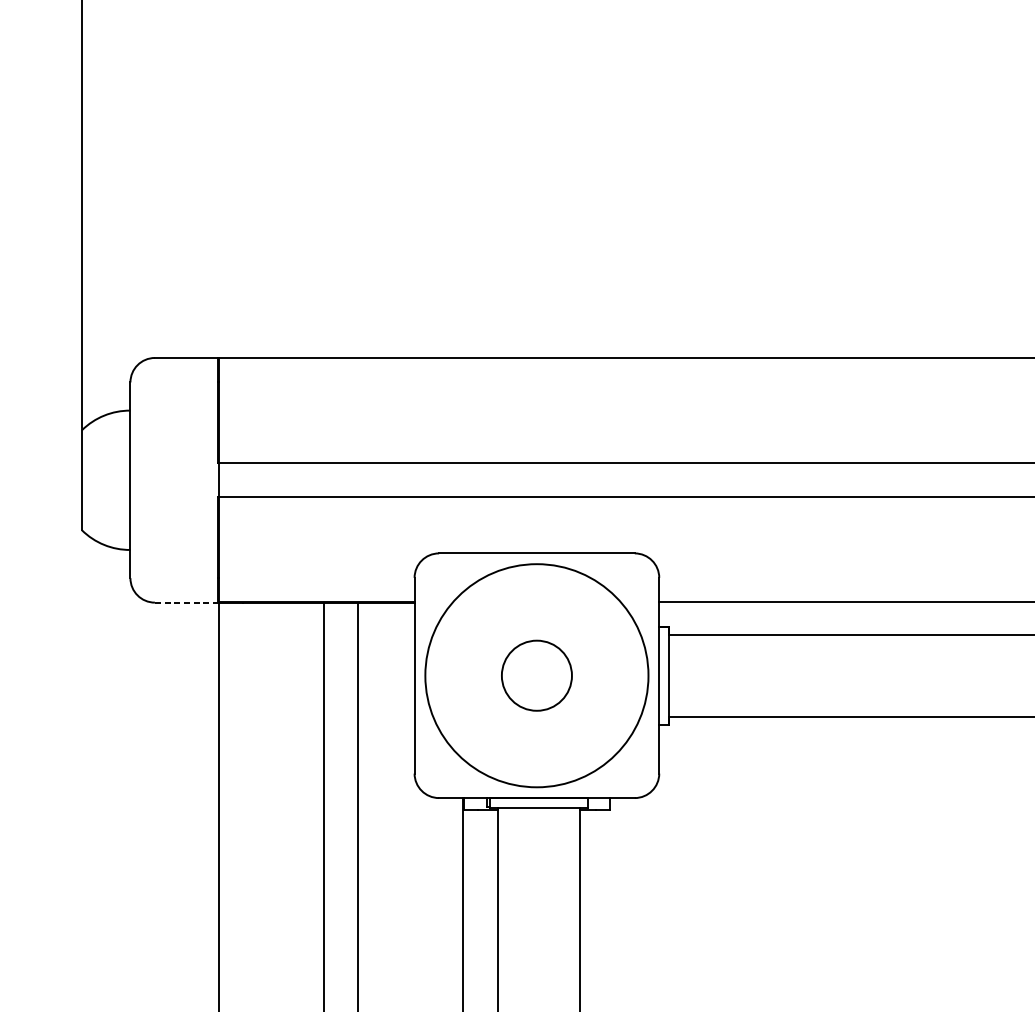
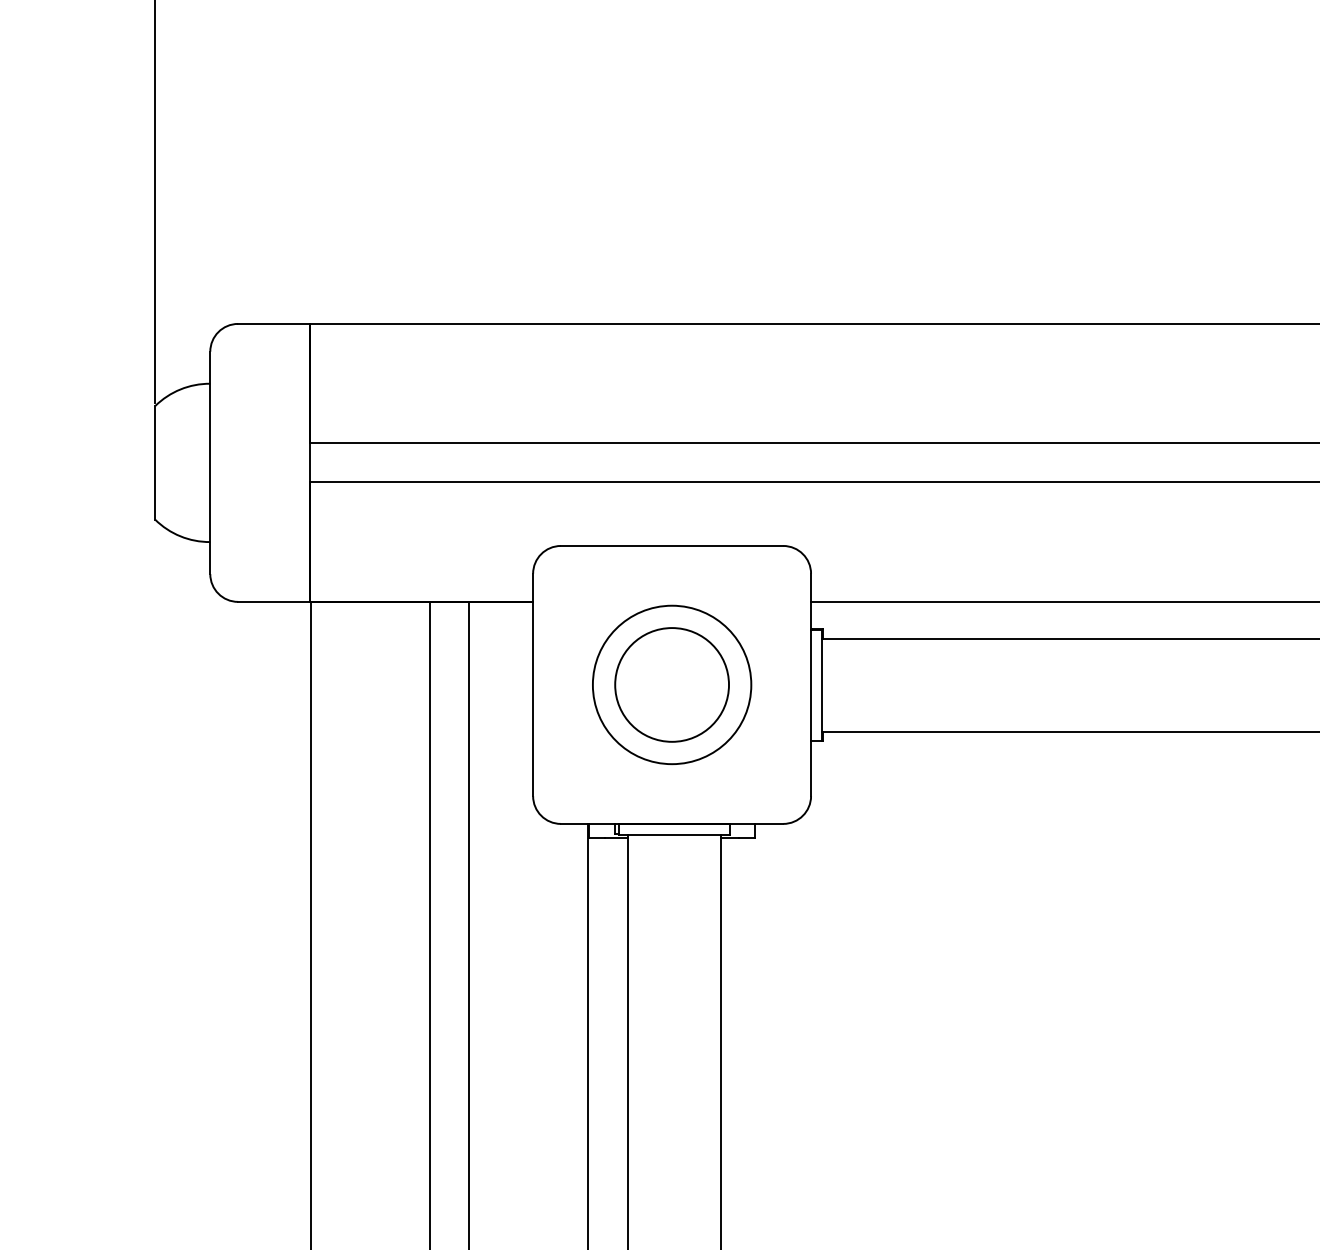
line: (186, 602) -> (274, 601), dashed -> solid
circle: (536, 675) -> (671, 684), size x0.62
circle: (537, 675) -> (672, 684), size x1.43

